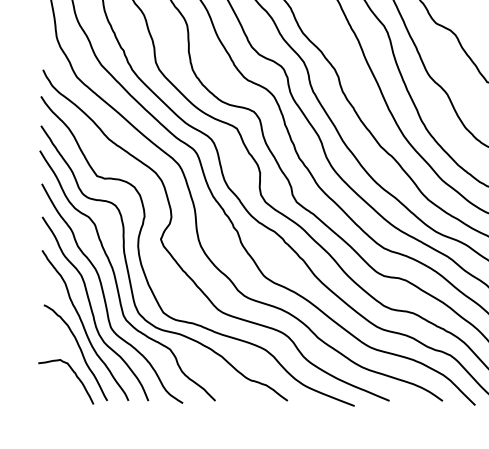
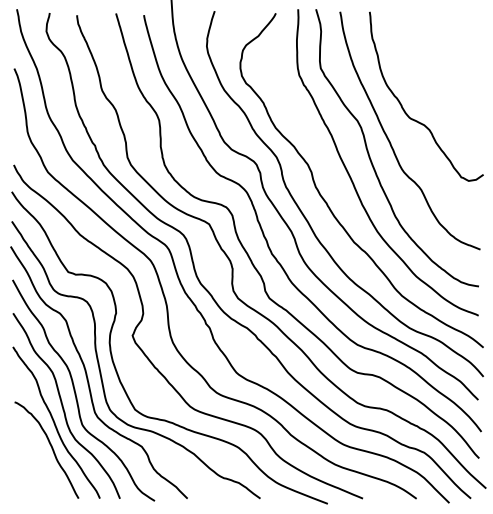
curve: (75, 375) -> (46, 473), removed

